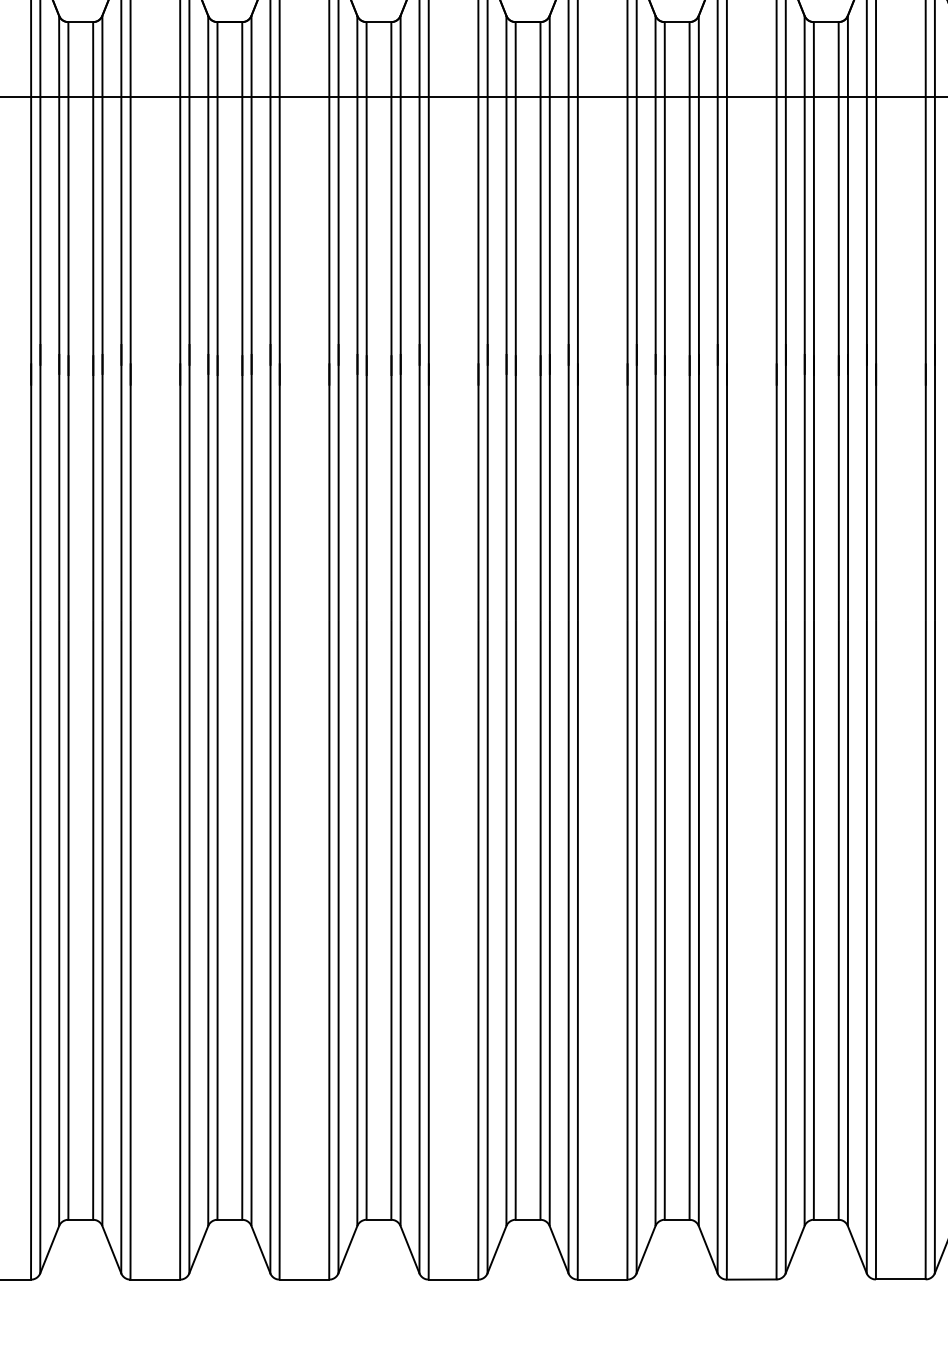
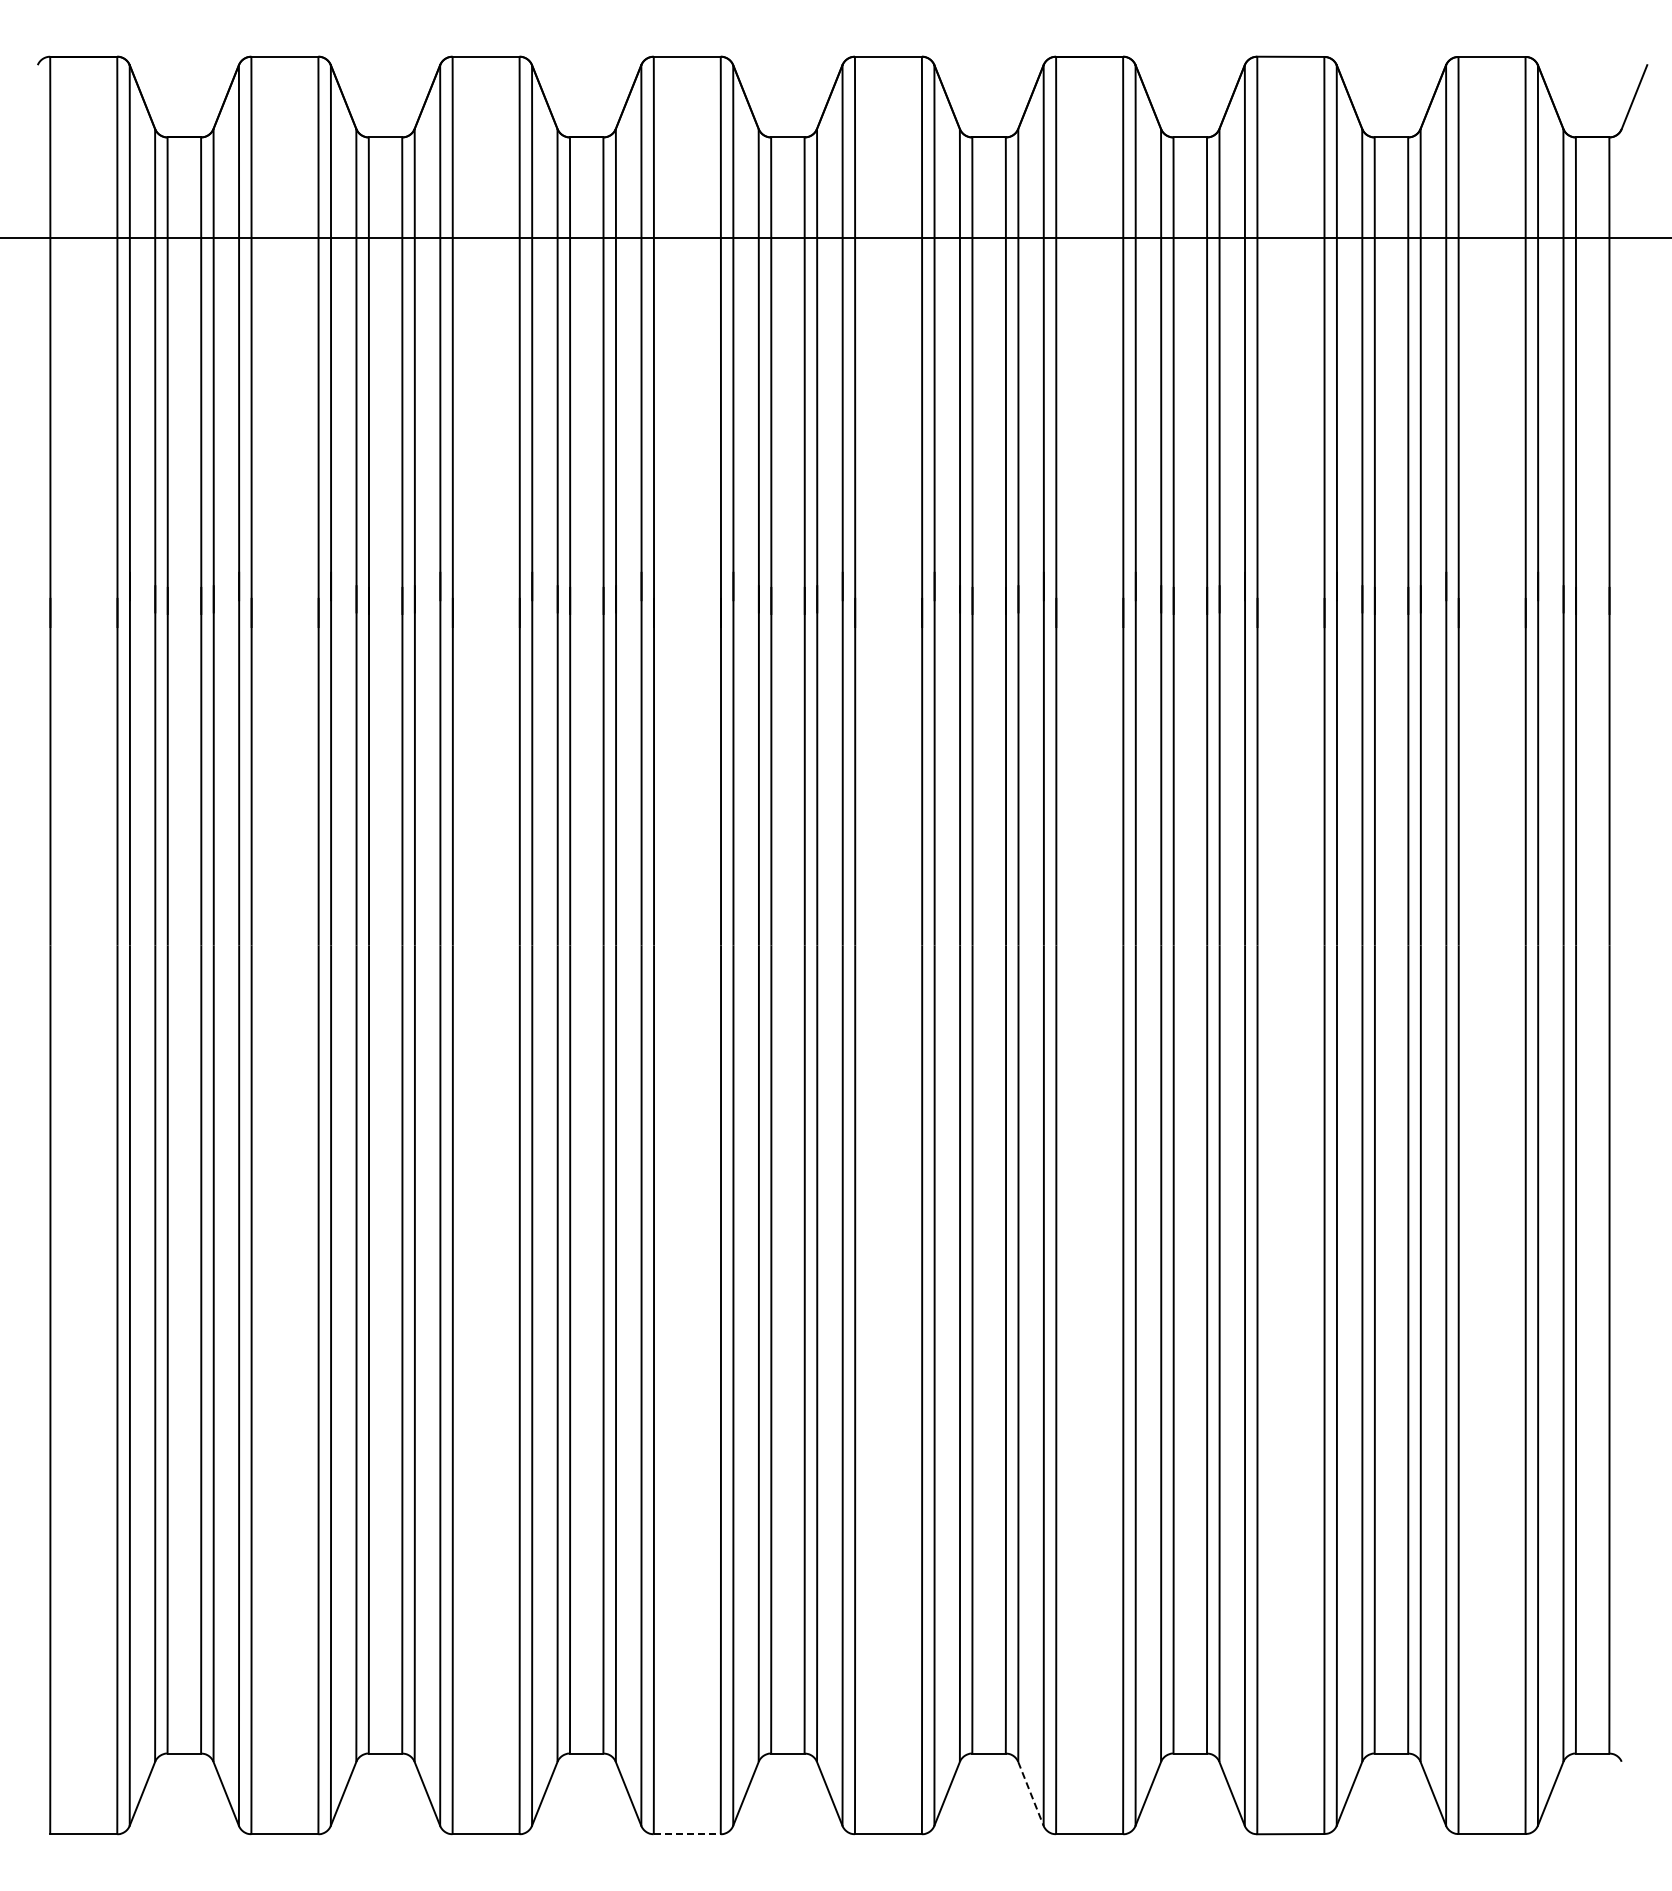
line: (559, 1250) -> (1031, 1794), solid -> dashed
line: (304, 1279) -> (687, 1834), solid -> dashed

